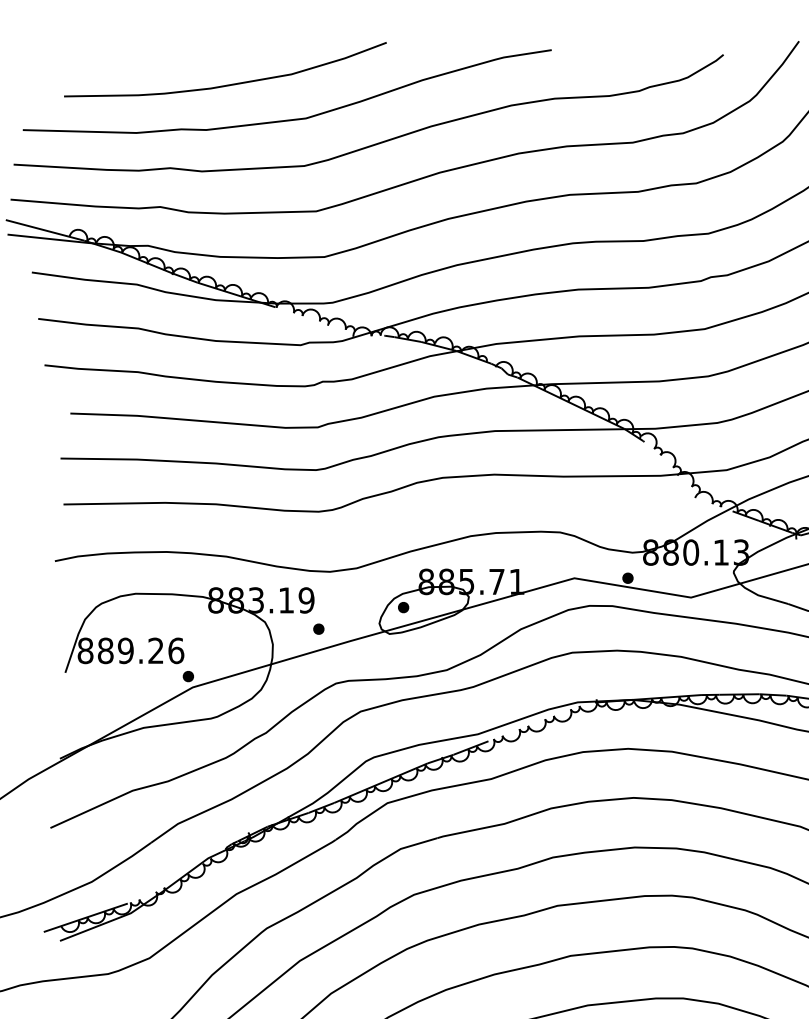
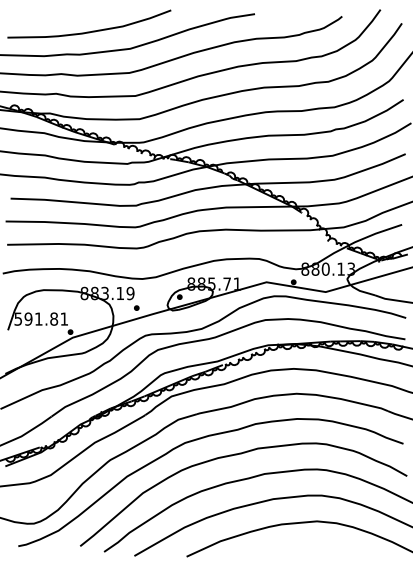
text: (131, 649) -> (41, 318), 889.26 -> 591.81

